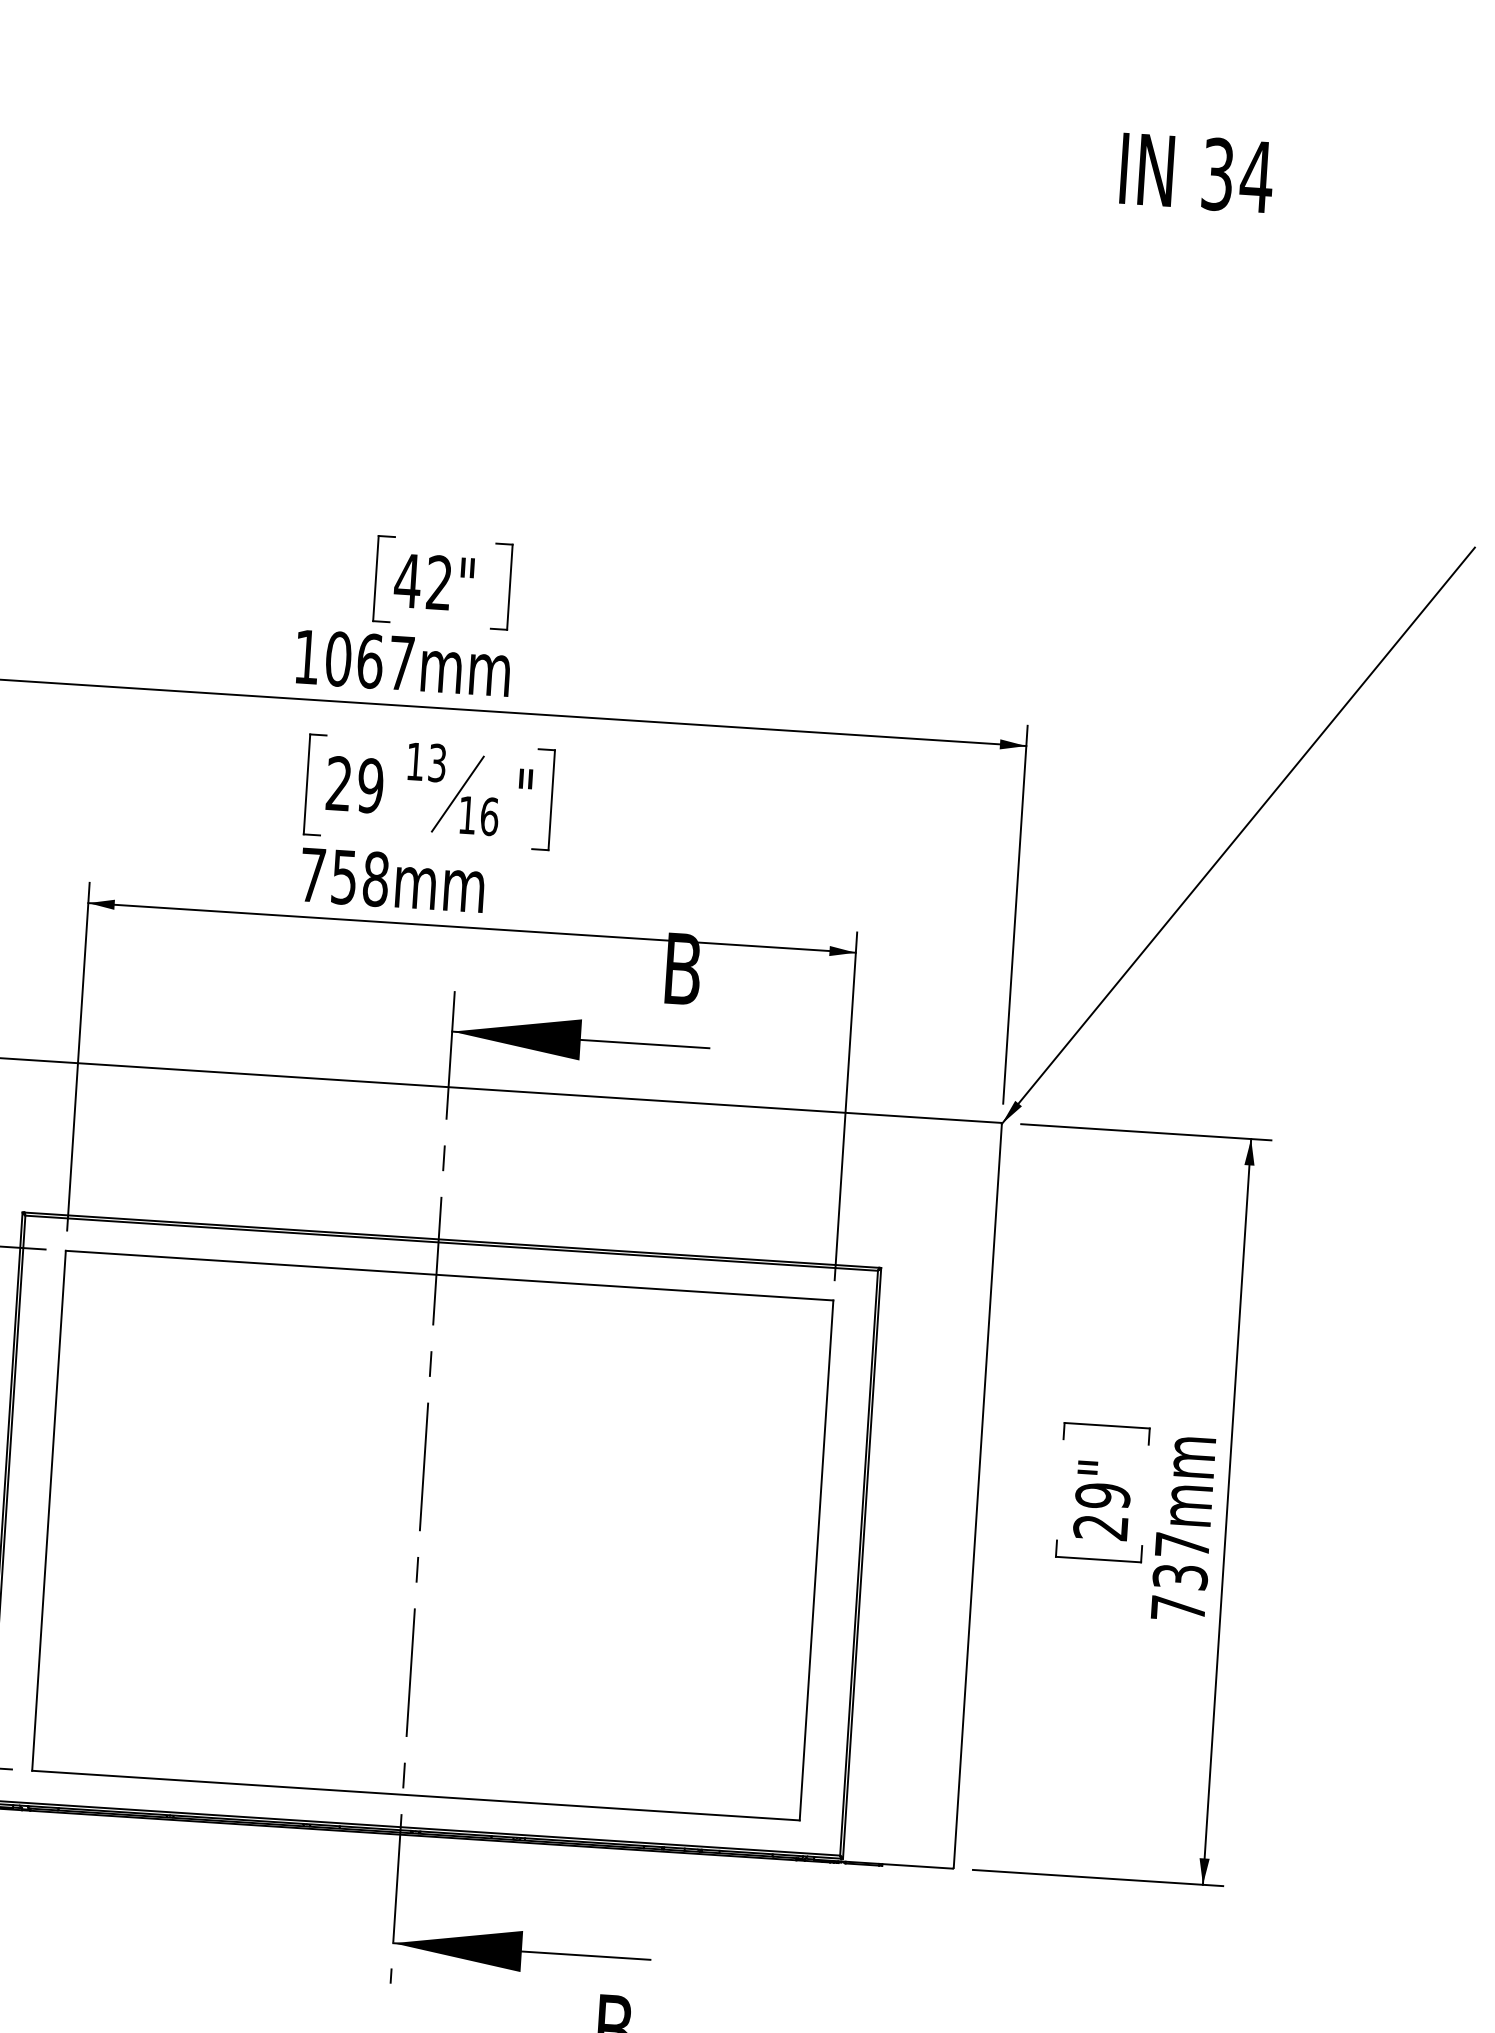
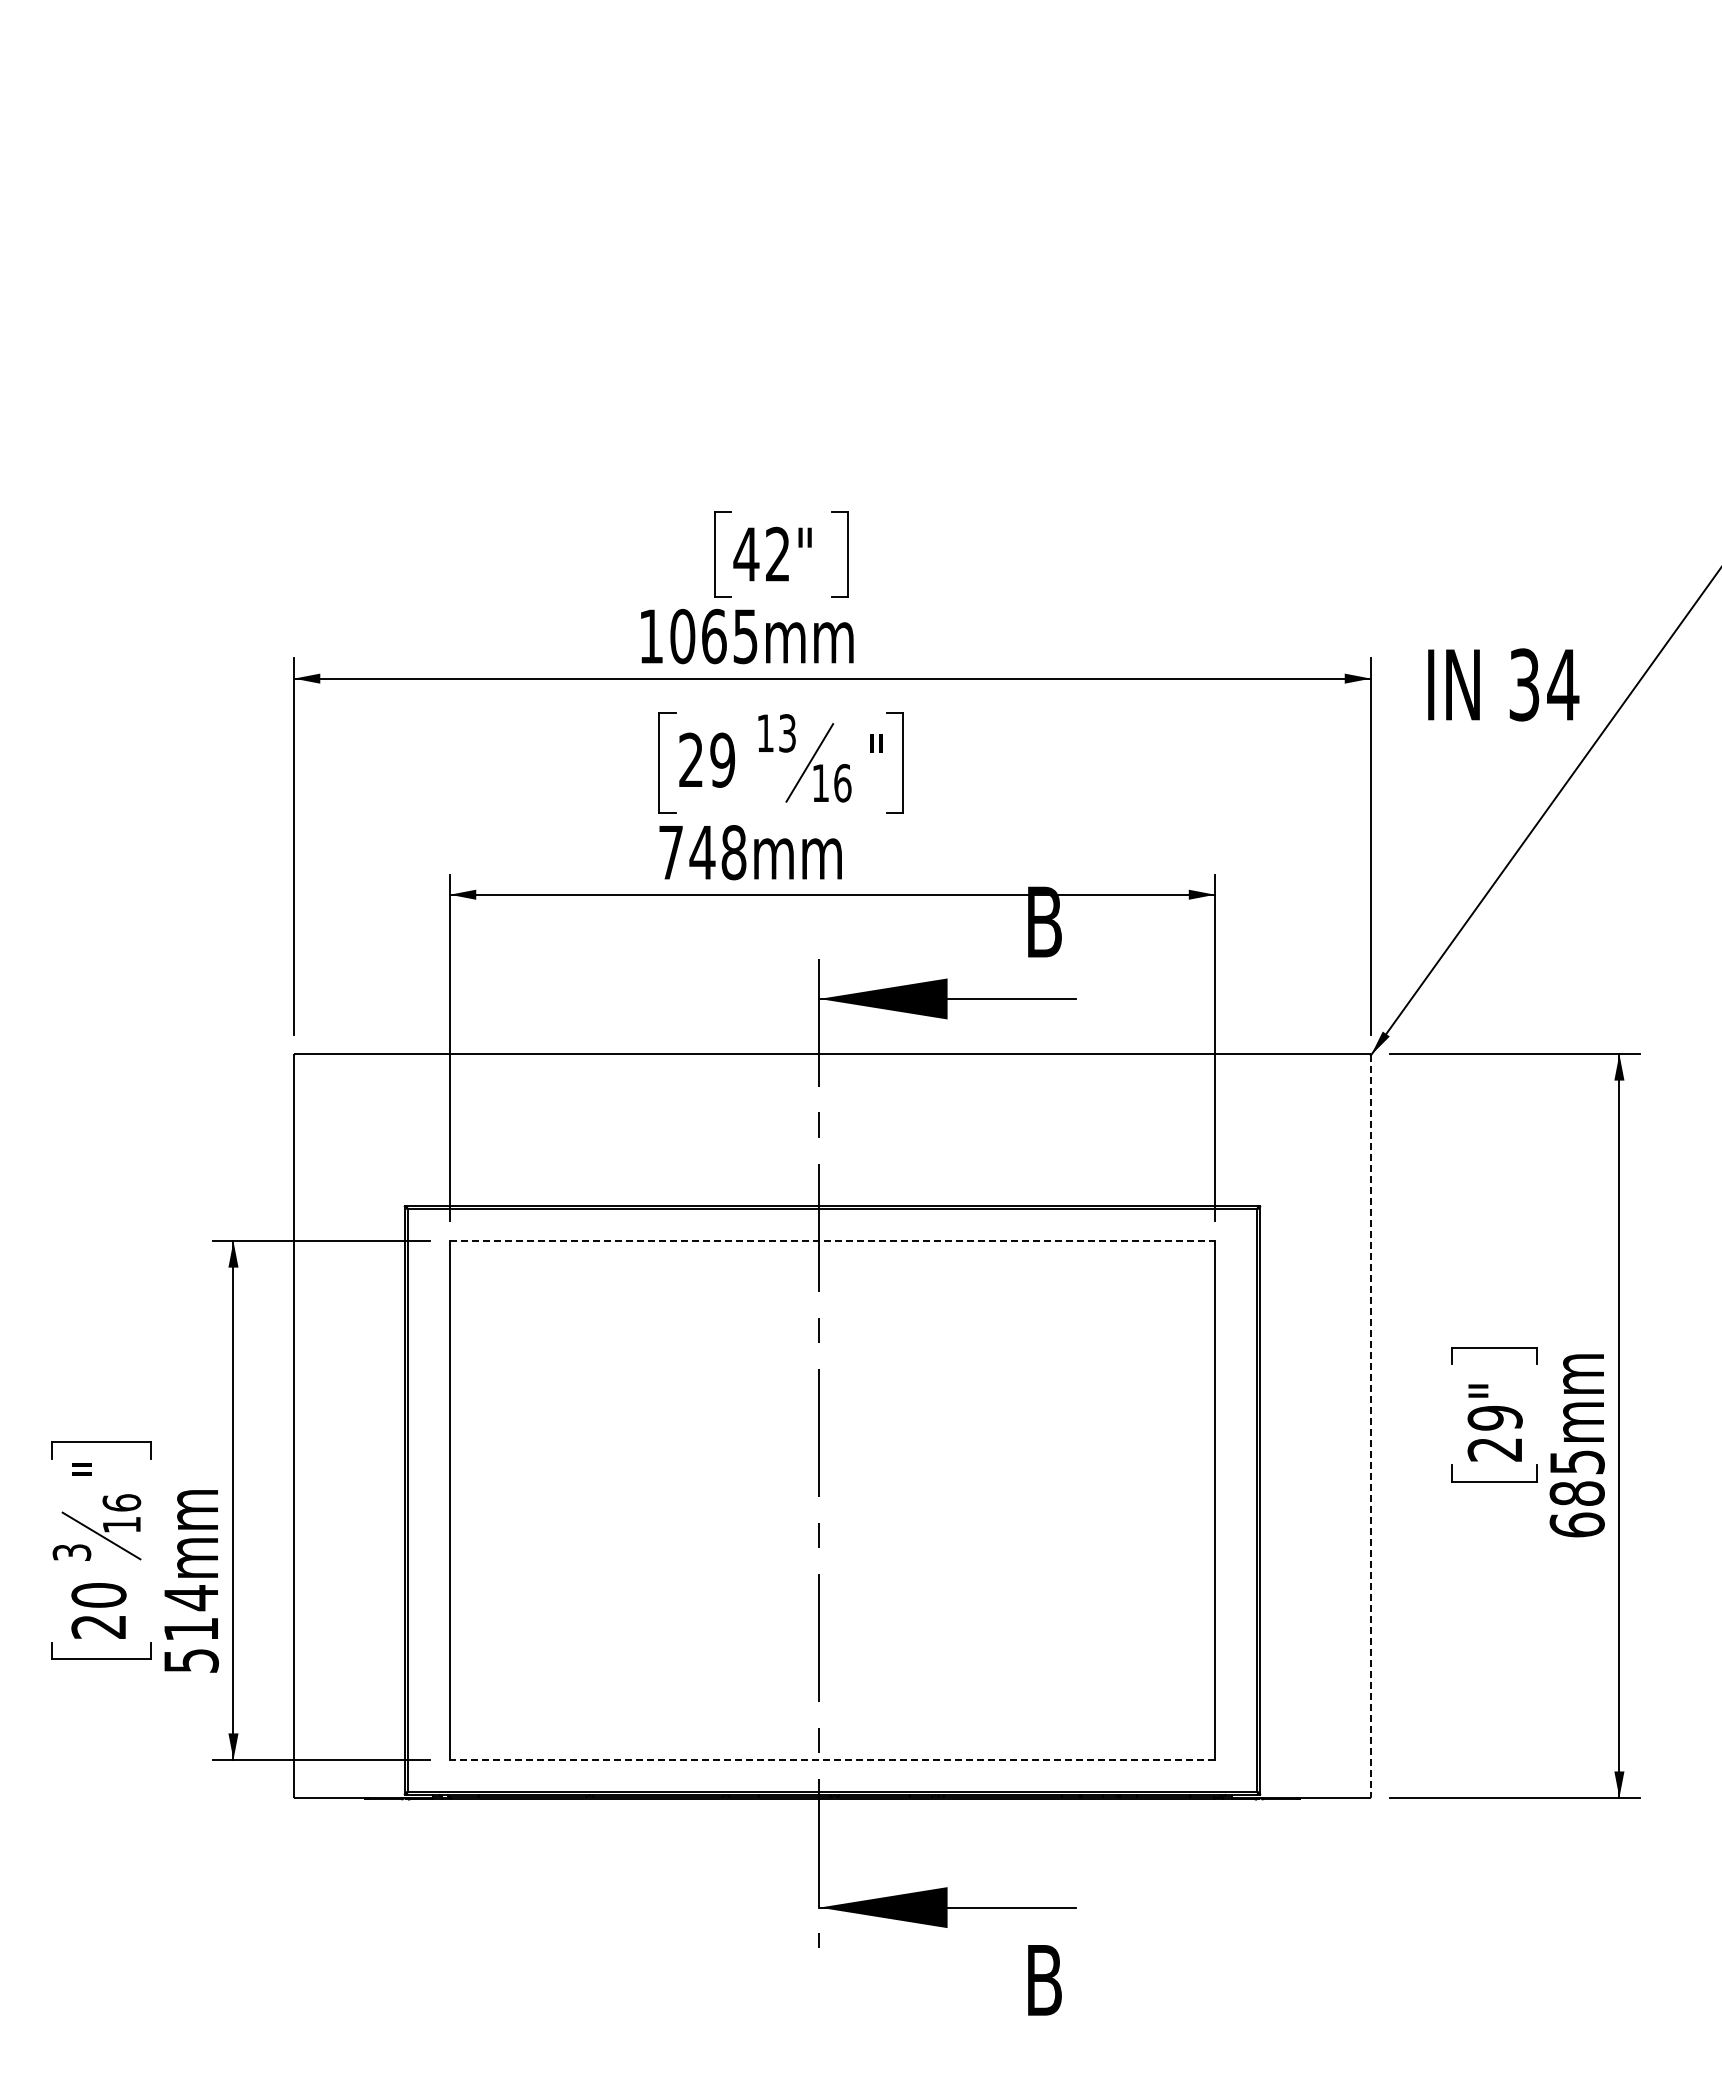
text: (1196, 172) -> (1503, 684), moved
text: (401, 663) -> (745, 636), 1067mm -> 1065mm
text: (344, 878) -> (702, 853), 758mm -> 748mm
line: (449, 1275) -> (832, 1241), solid -> dashed
line: (977, 1496) -> (1370, 1426), solid -> dashed
text: (1179, 1576) -> (1576, 1493), 737mm -> 685mm
line: (415, 1795) -> (832, 1759), solid -> dashed

